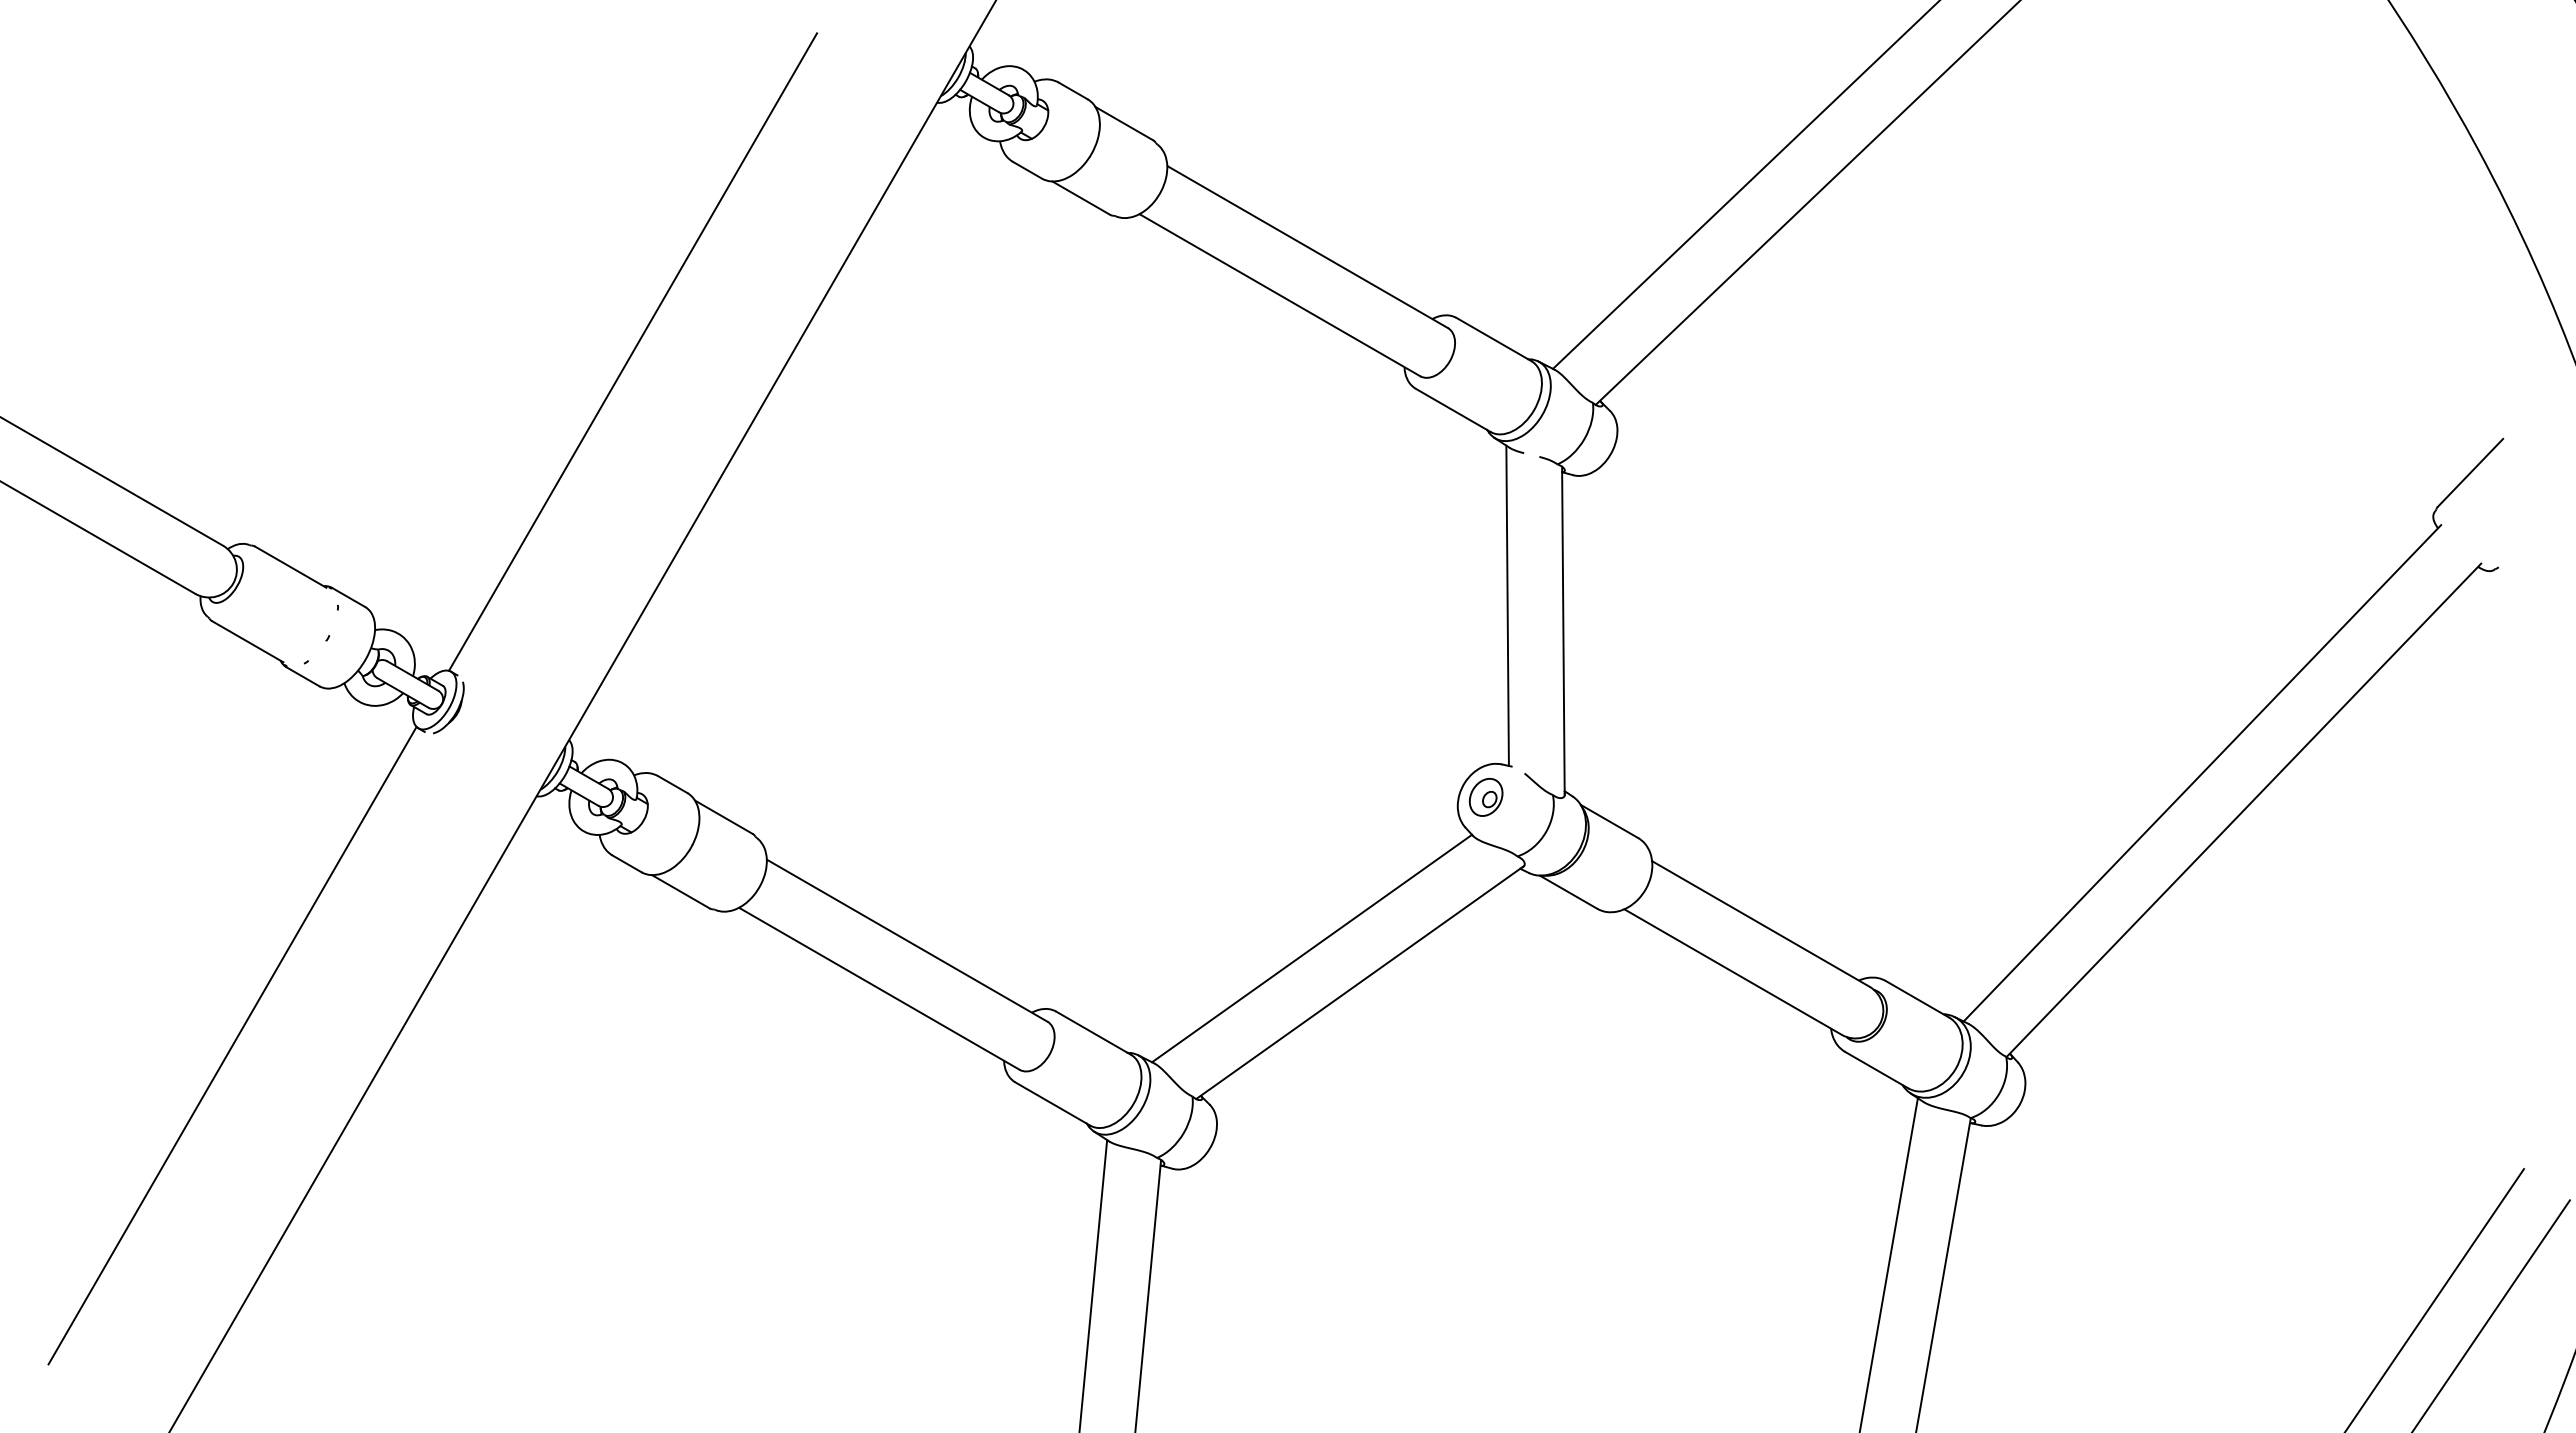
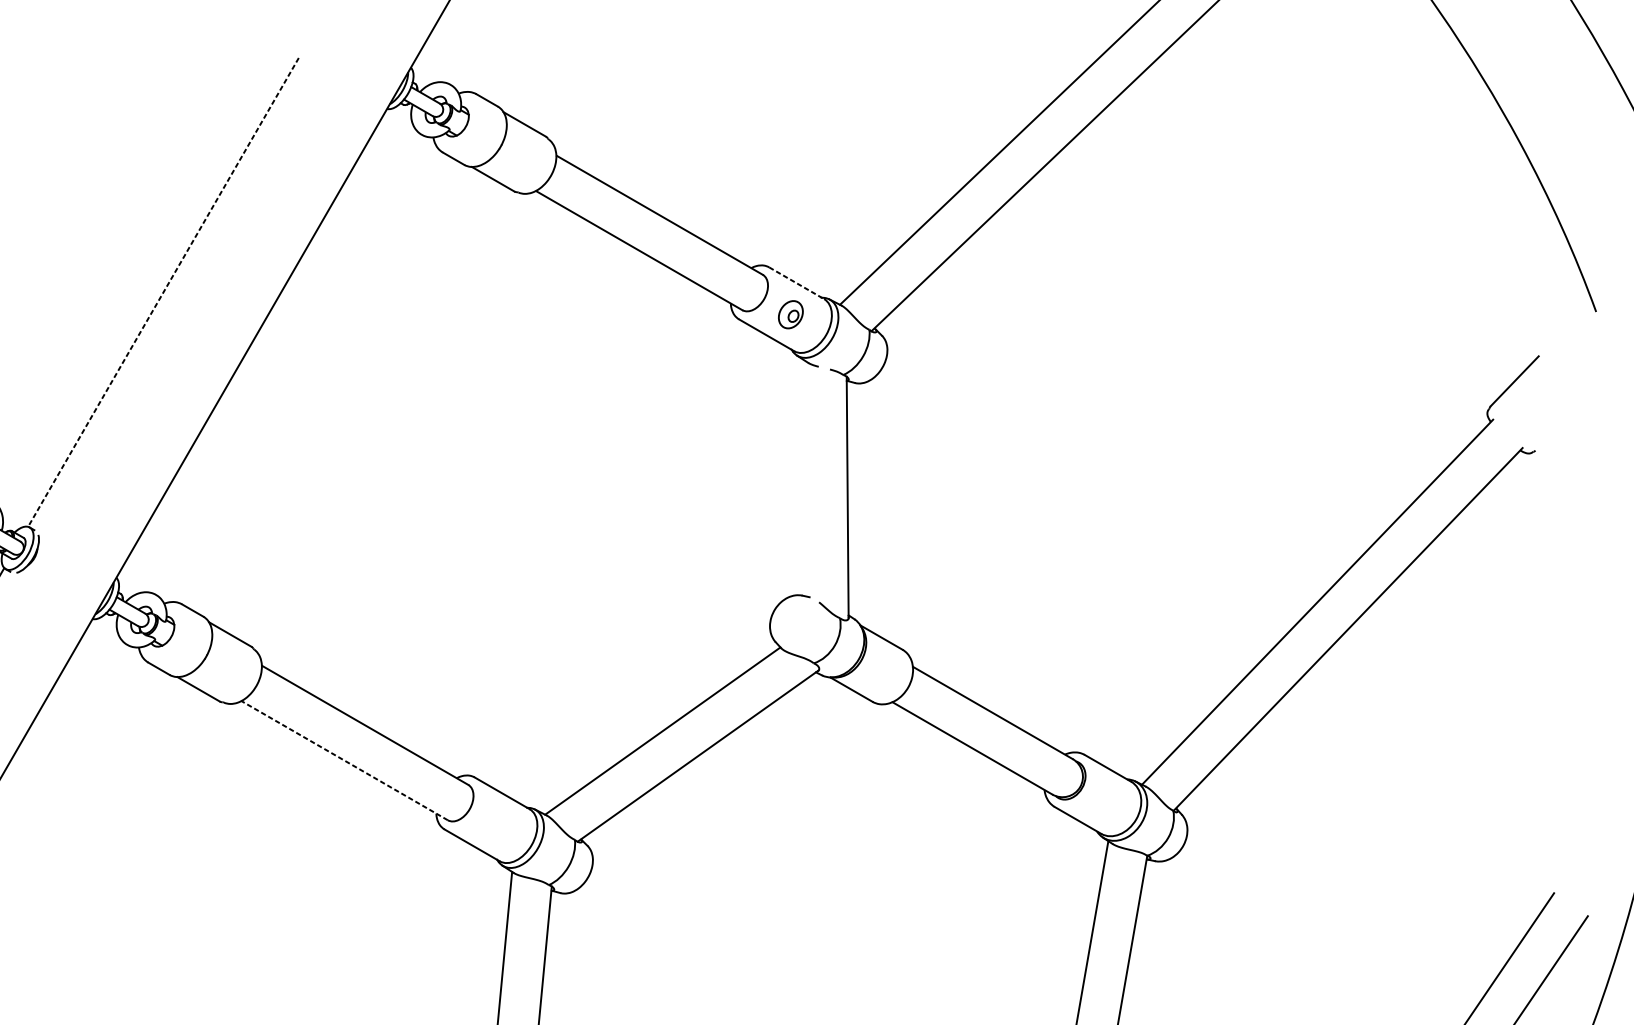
line: (1494, 339) -> (797, 283), solid -> dashed
line: (632, 352) -> (163, 292), solid -> dashed
line: (1507, 605) -> (806, 478), removed
part: (1485, 797) -> (790, 314), moved
line: (879, 989) -> (344, 761), solid -> dashed

